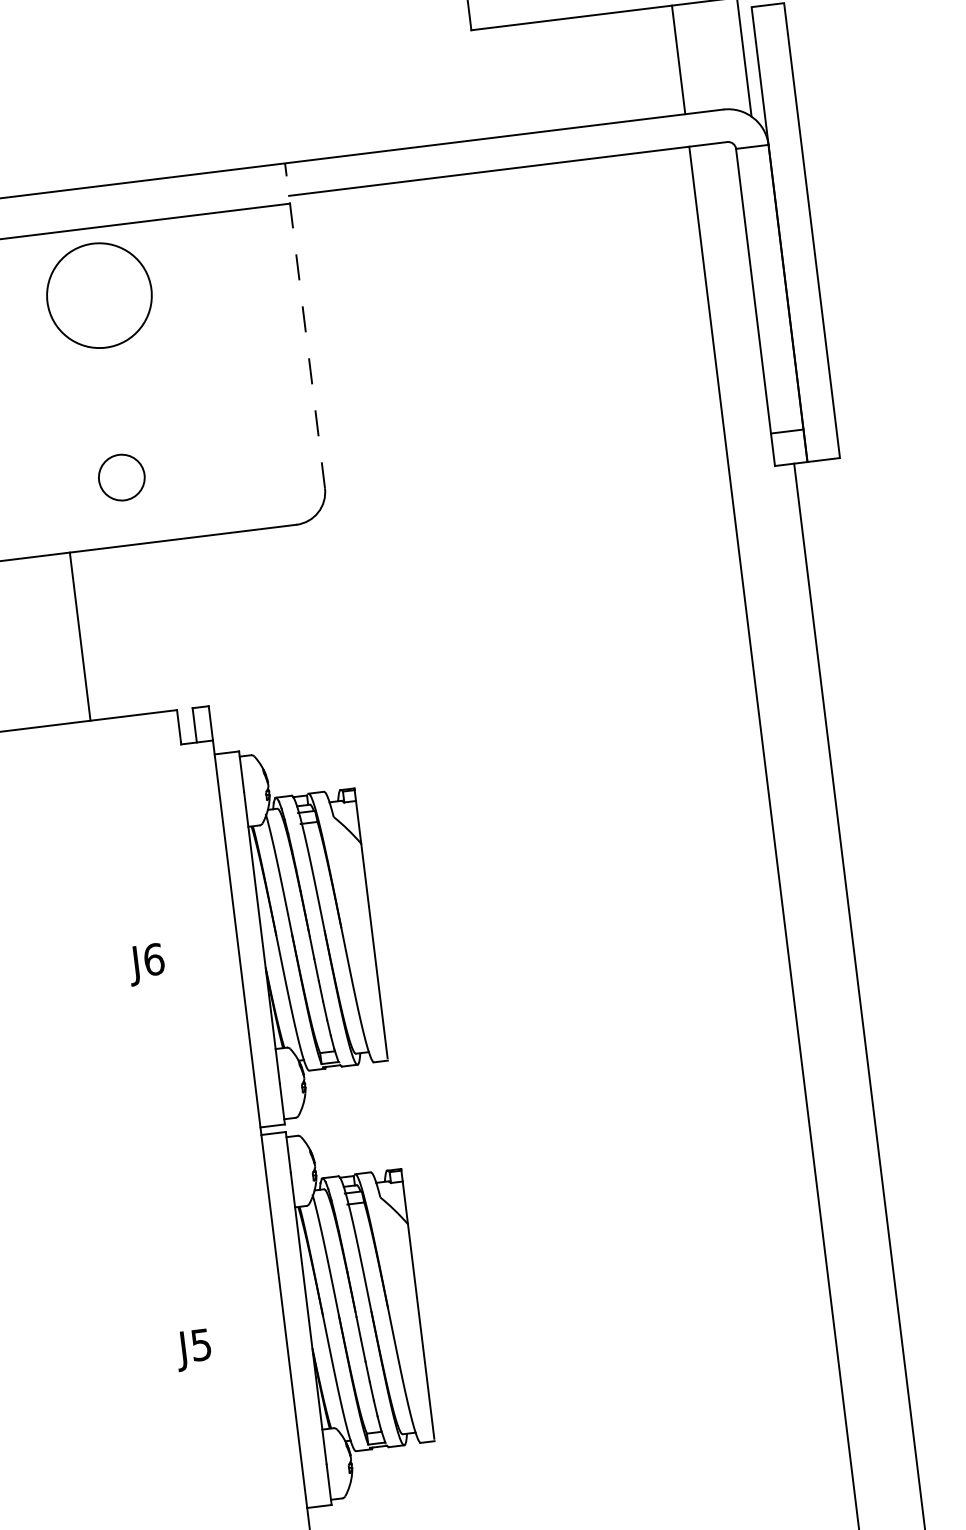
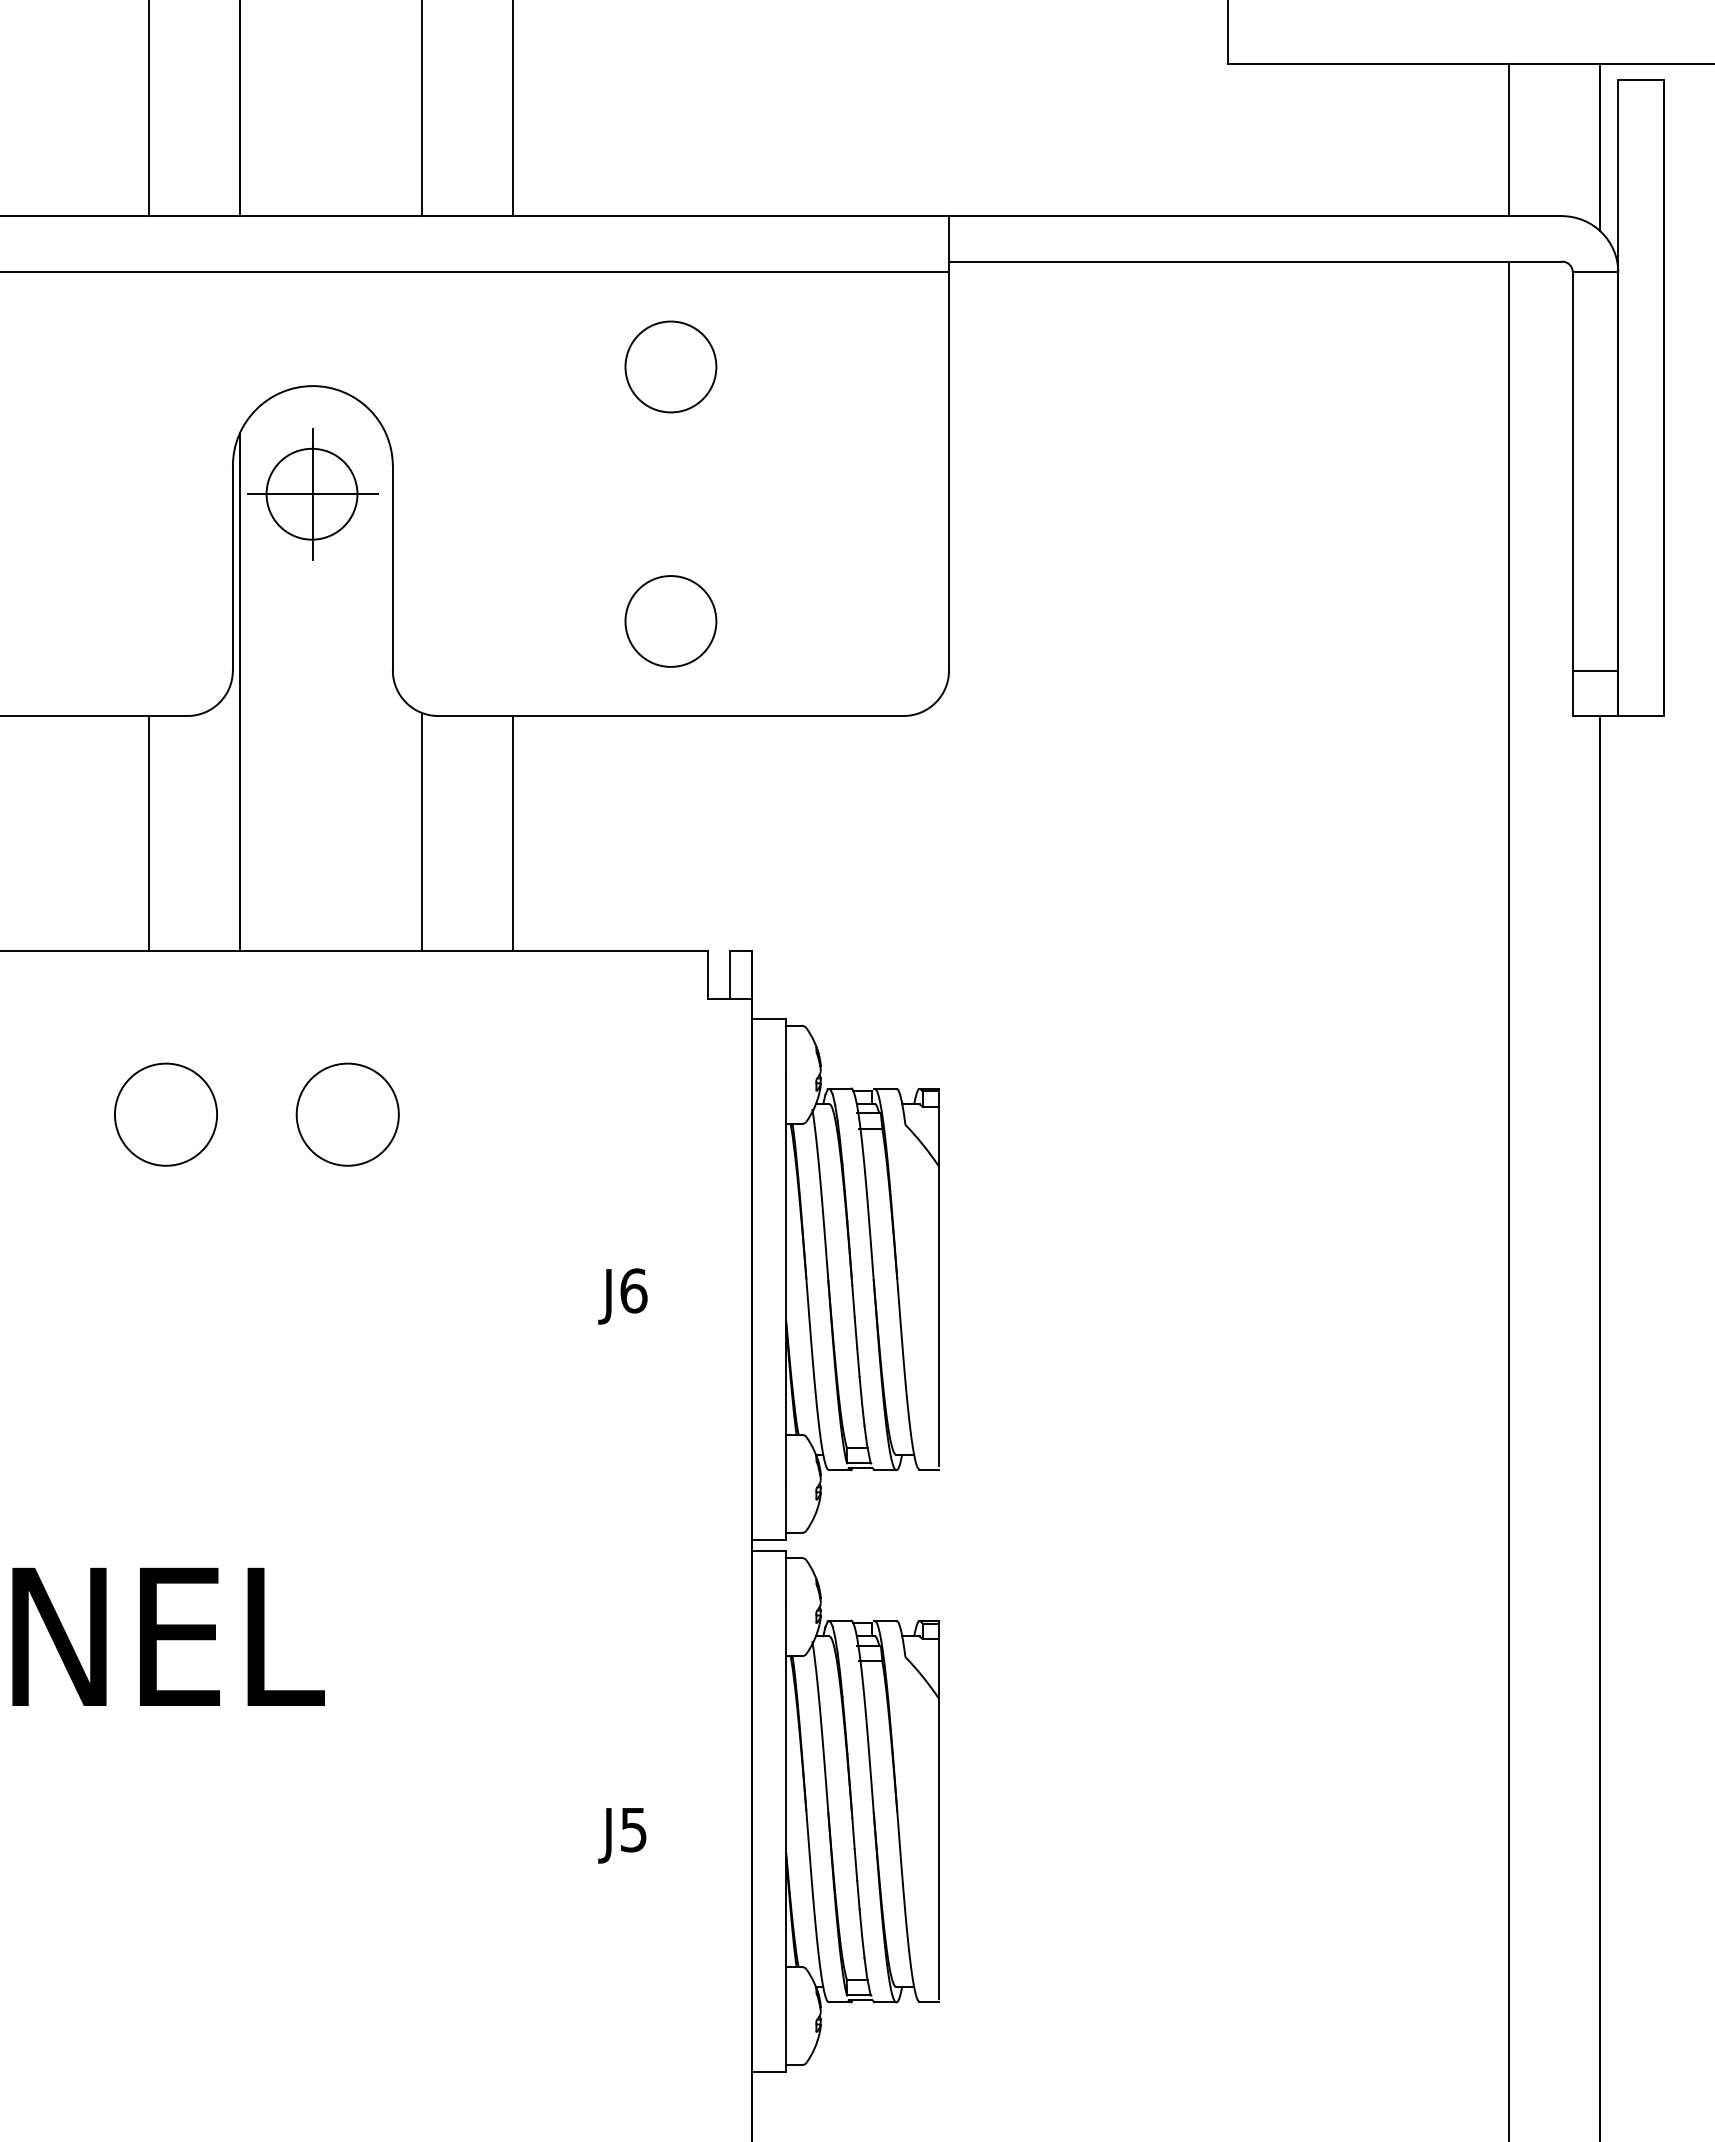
circle: (99, 295) -> (670, 366), size x0.62
line: (305, 325) -> (949, 442), dashed -> solid
circle: (121, 477) -> (670, 621), size x1.43
line: (80, 636) -> (512, 833), moved

